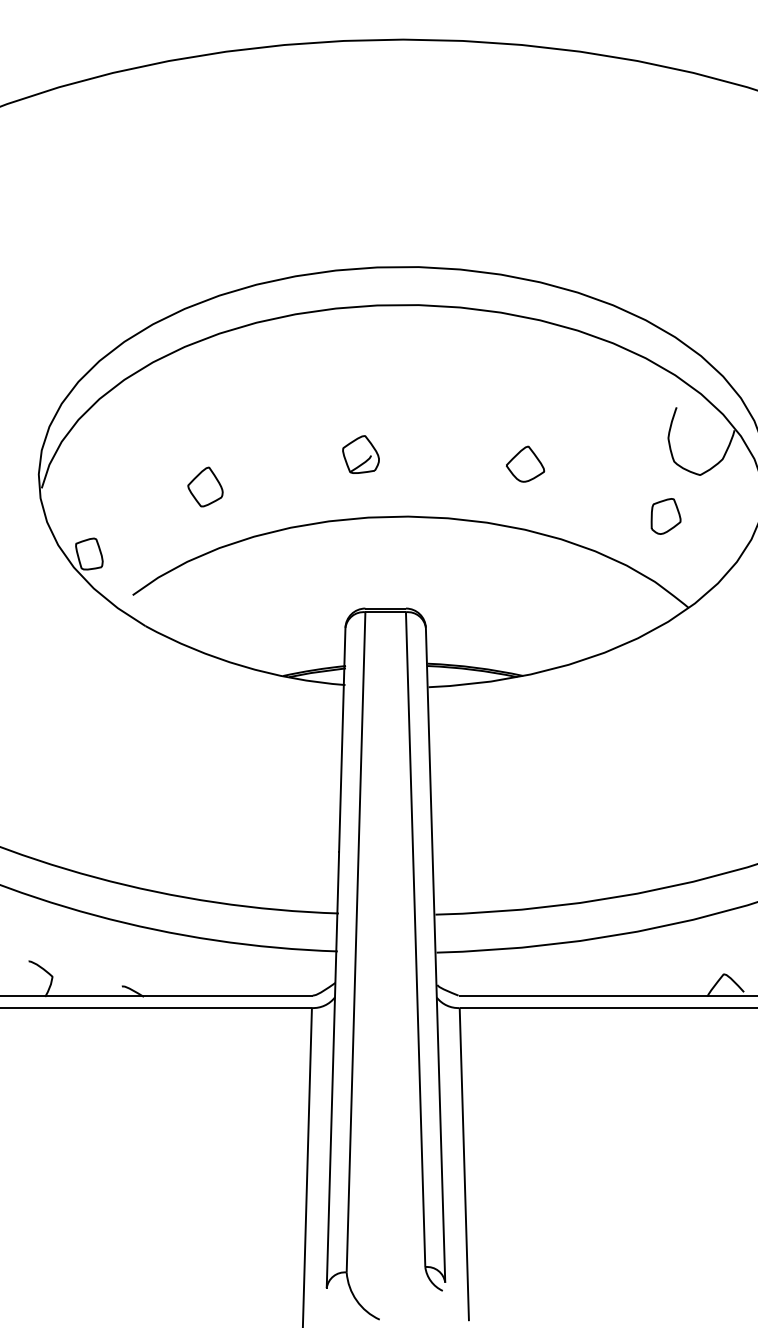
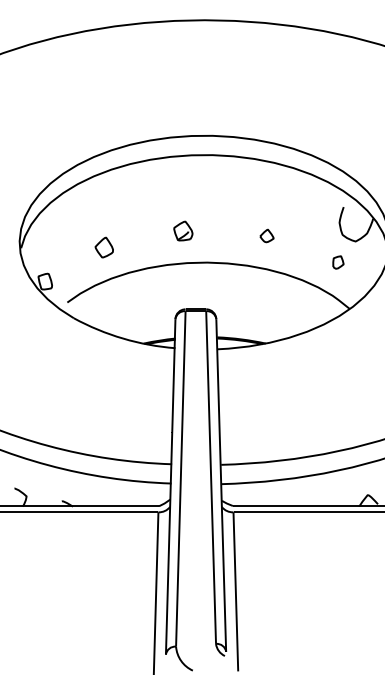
part: (524, 463) -> (266, 235), size x0.7
part: (666, 516) -> (338, 262), size x0.7

